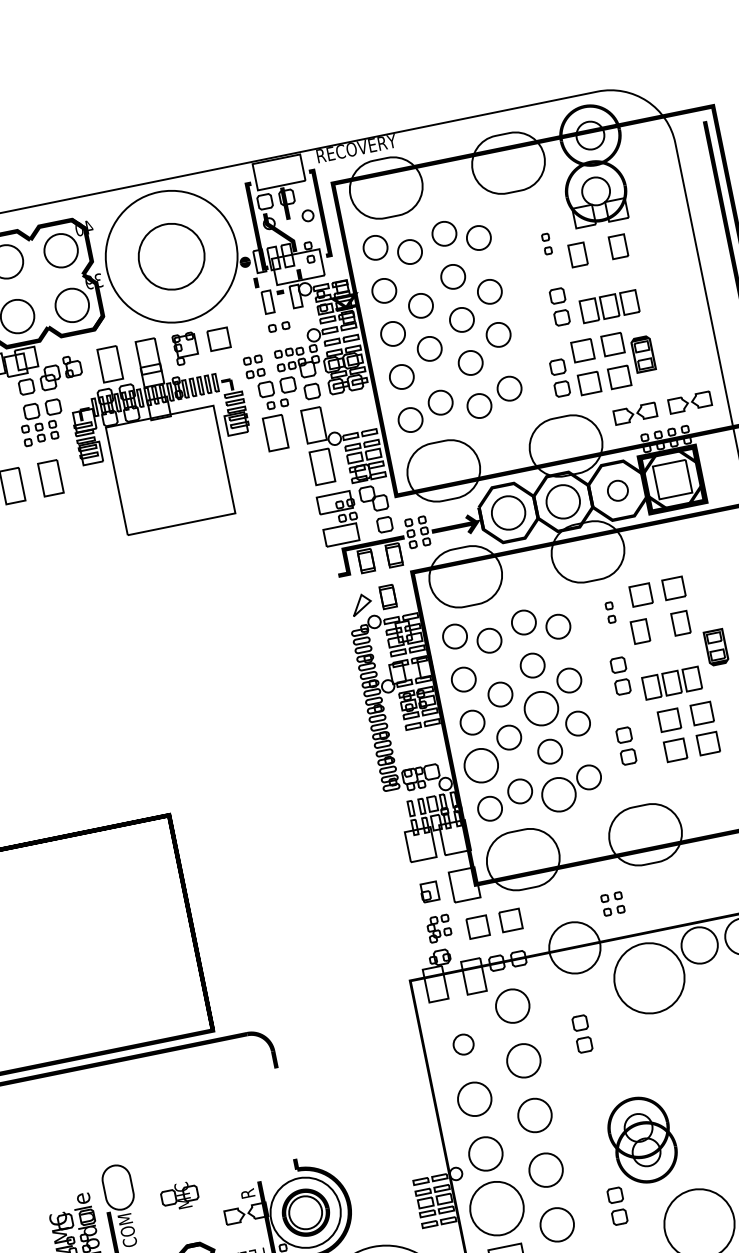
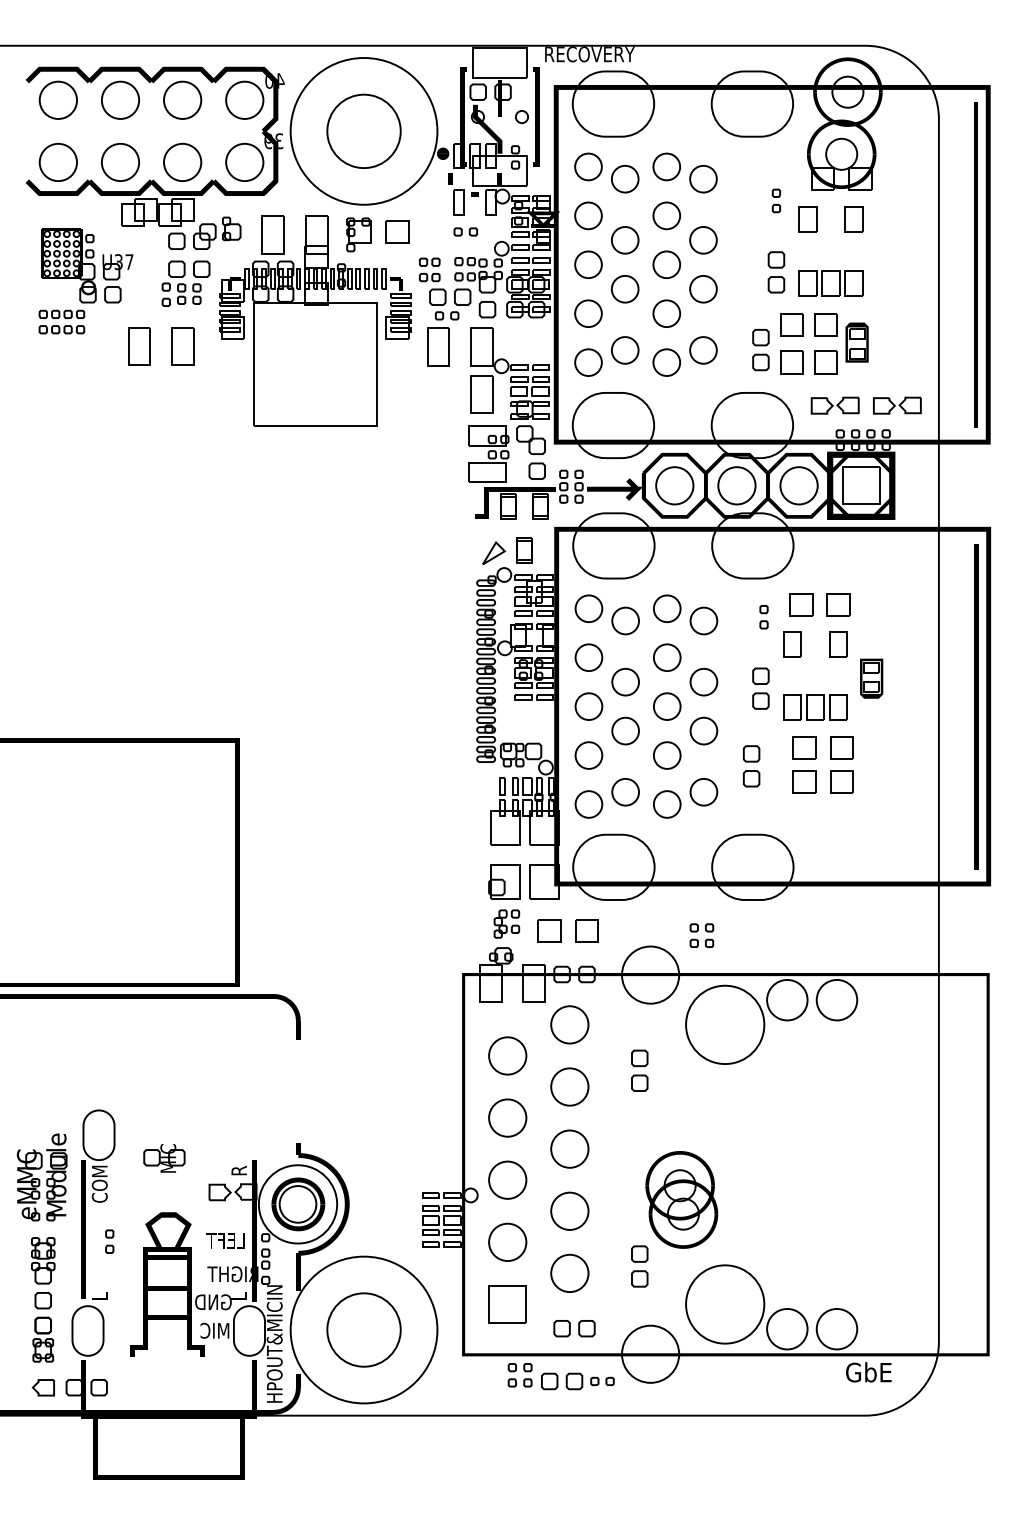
circle: (617, 490) -> (798, 485), size x1.67
circle: (540, 708) -> (666, 706), size x0.71
circle: (480, 765) -> (588, 755), size x0.71
circle: (558, 794) -> (666, 804), size x0.71
part: (429, 891) -> (504, 881), size x1.67
circle: (463, 1044) -> (507, 1055), size x1.67
circle: (496, 1208) -> (507, 1242), size x0.62

